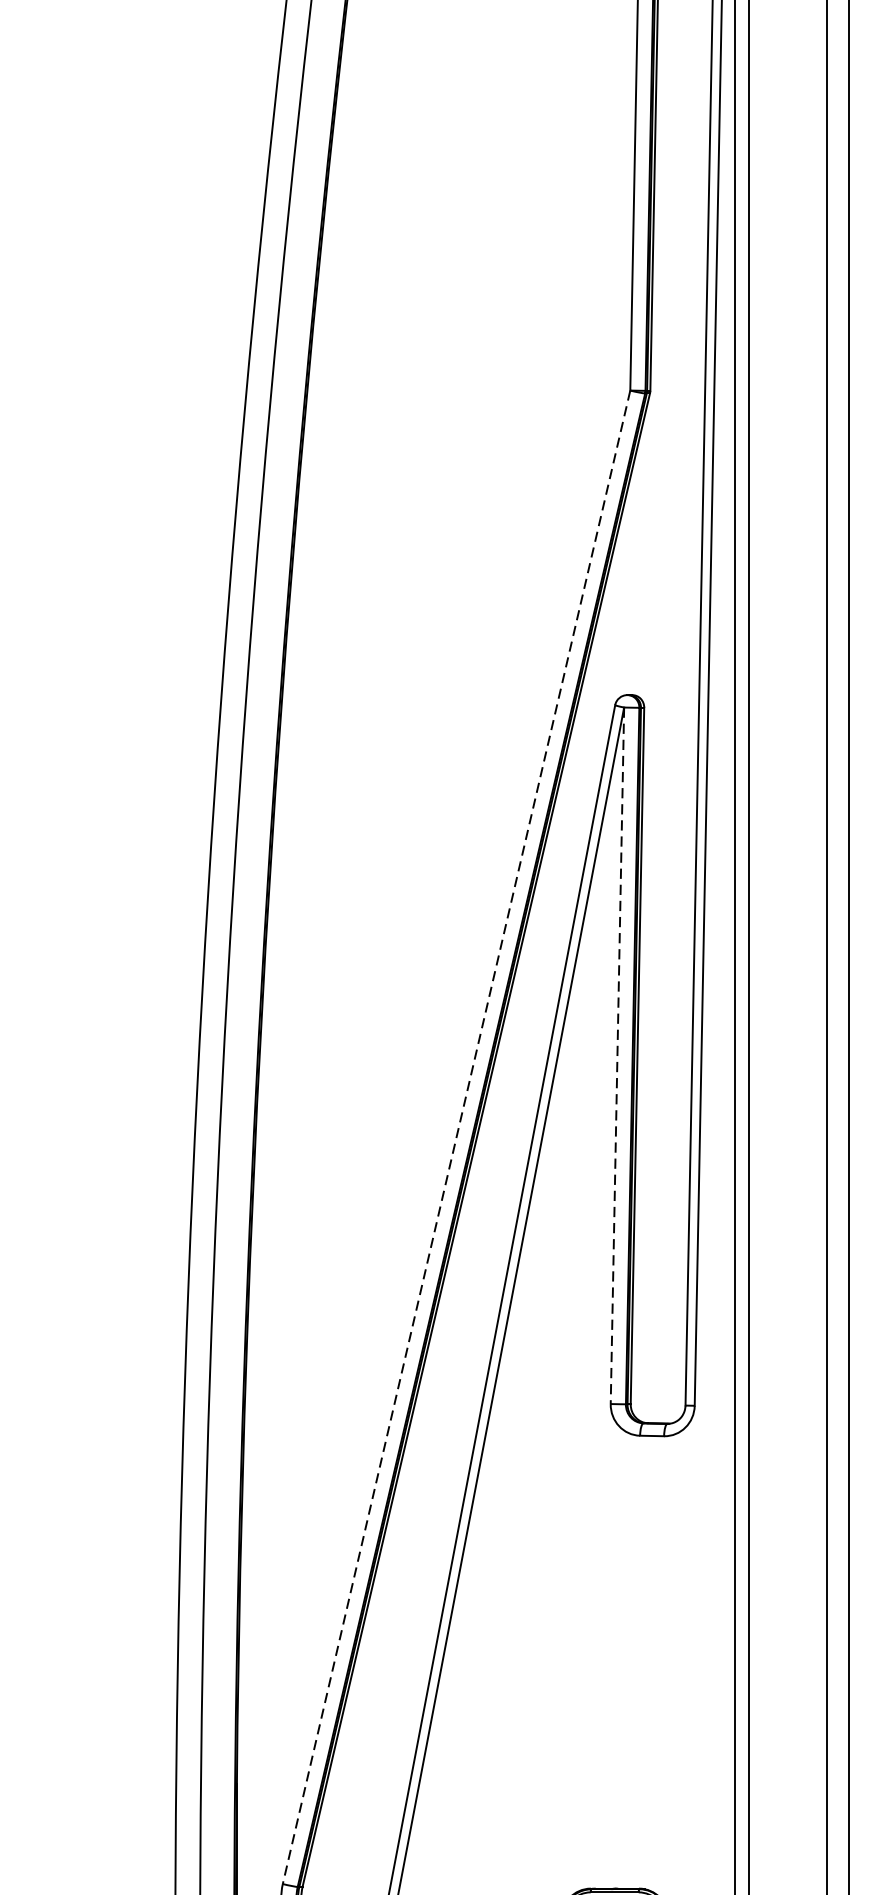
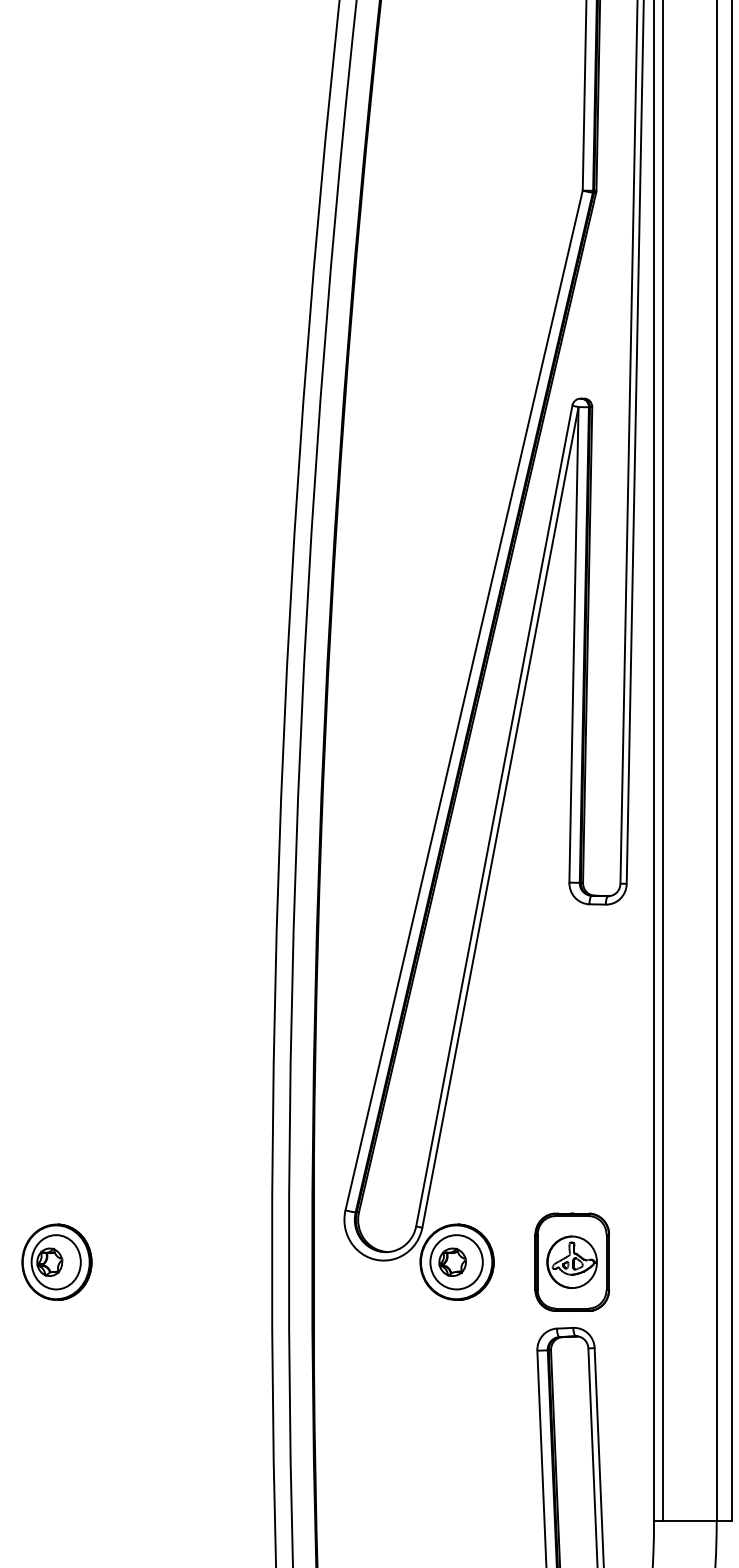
line: (616, 1055) -> (573, 644), dashed -> solid
line: (457, 1138) -> (464, 701), dashed -> solid

